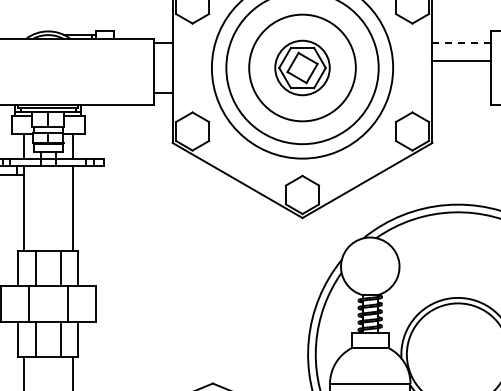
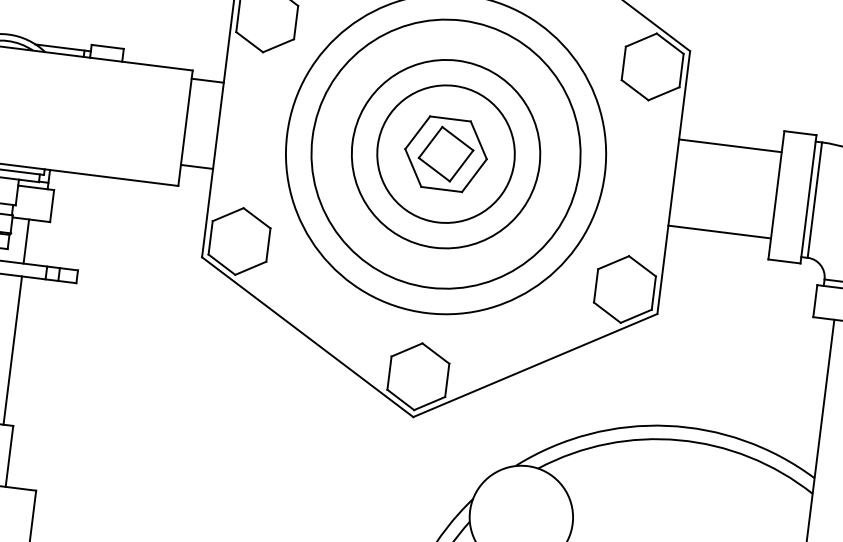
line: (462, 43) -> (731, 146), dashed -> solid
line: (461, 60) -> (719, 231), moved
circle: (302, 67) -> (446, 153), size x1.43

